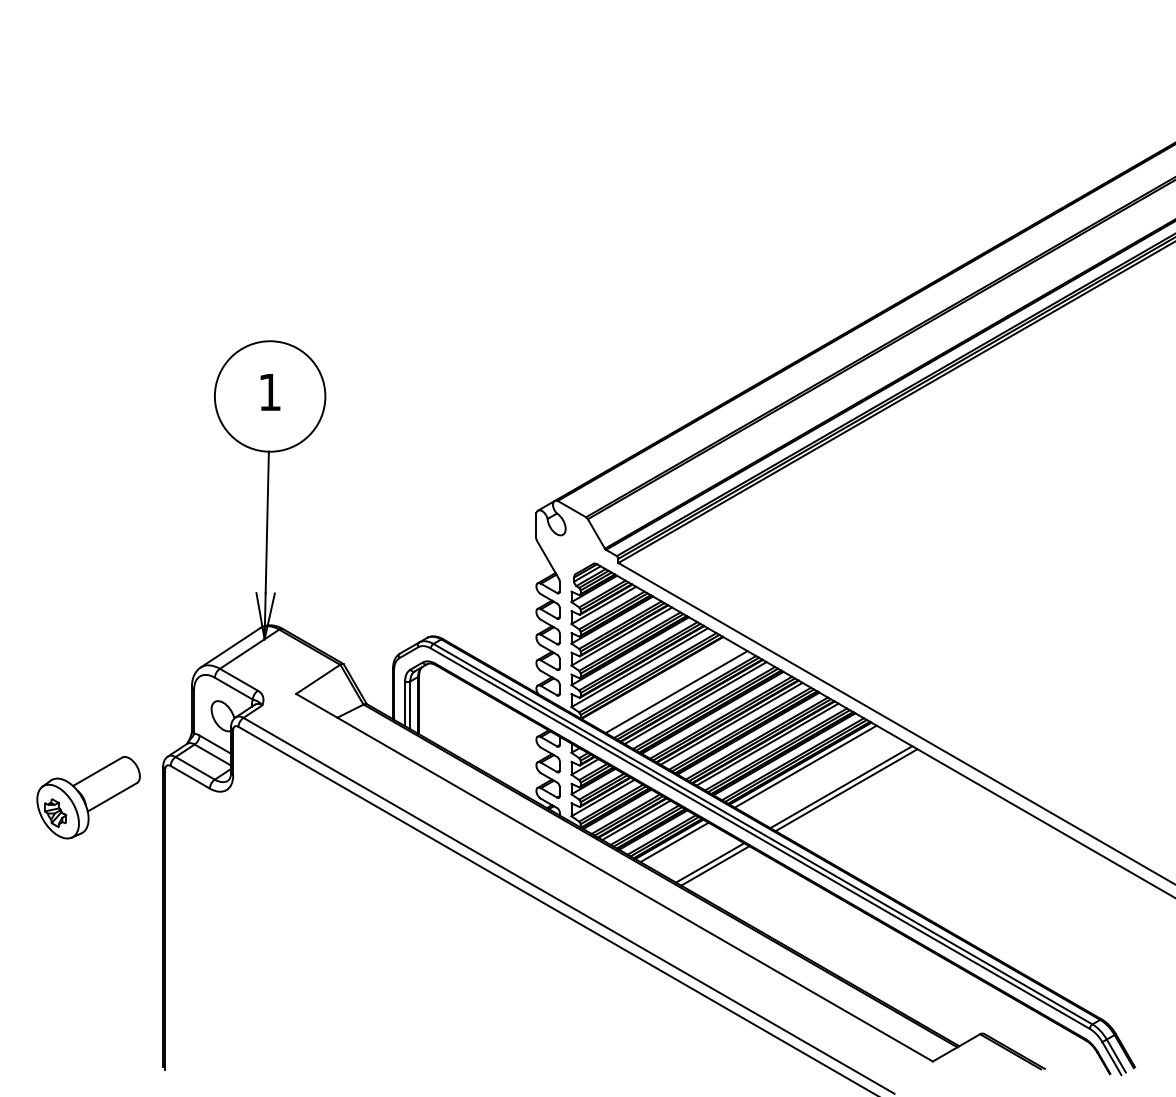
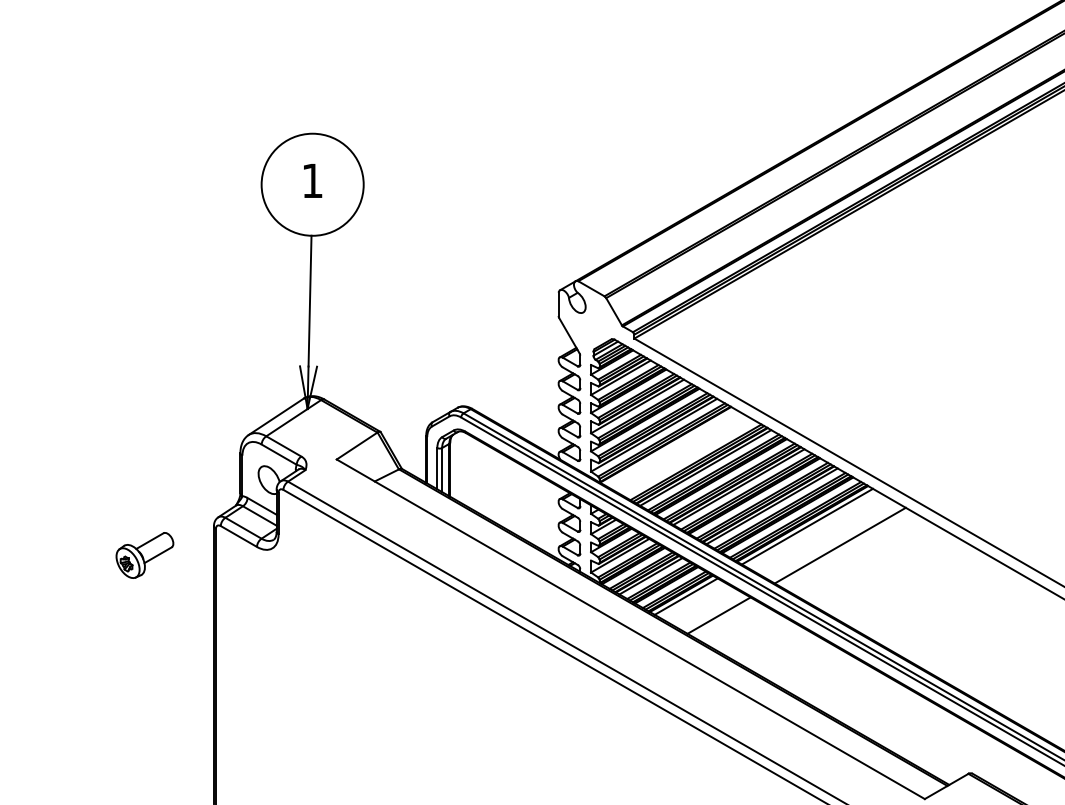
line: (676, 692) -> (688, 458), removed
line: (846, 790) -> (845, 548), removed
part: (88, 797) -> (144, 555), size x0.6
line: (715, 865) -> (724, 617), removed

